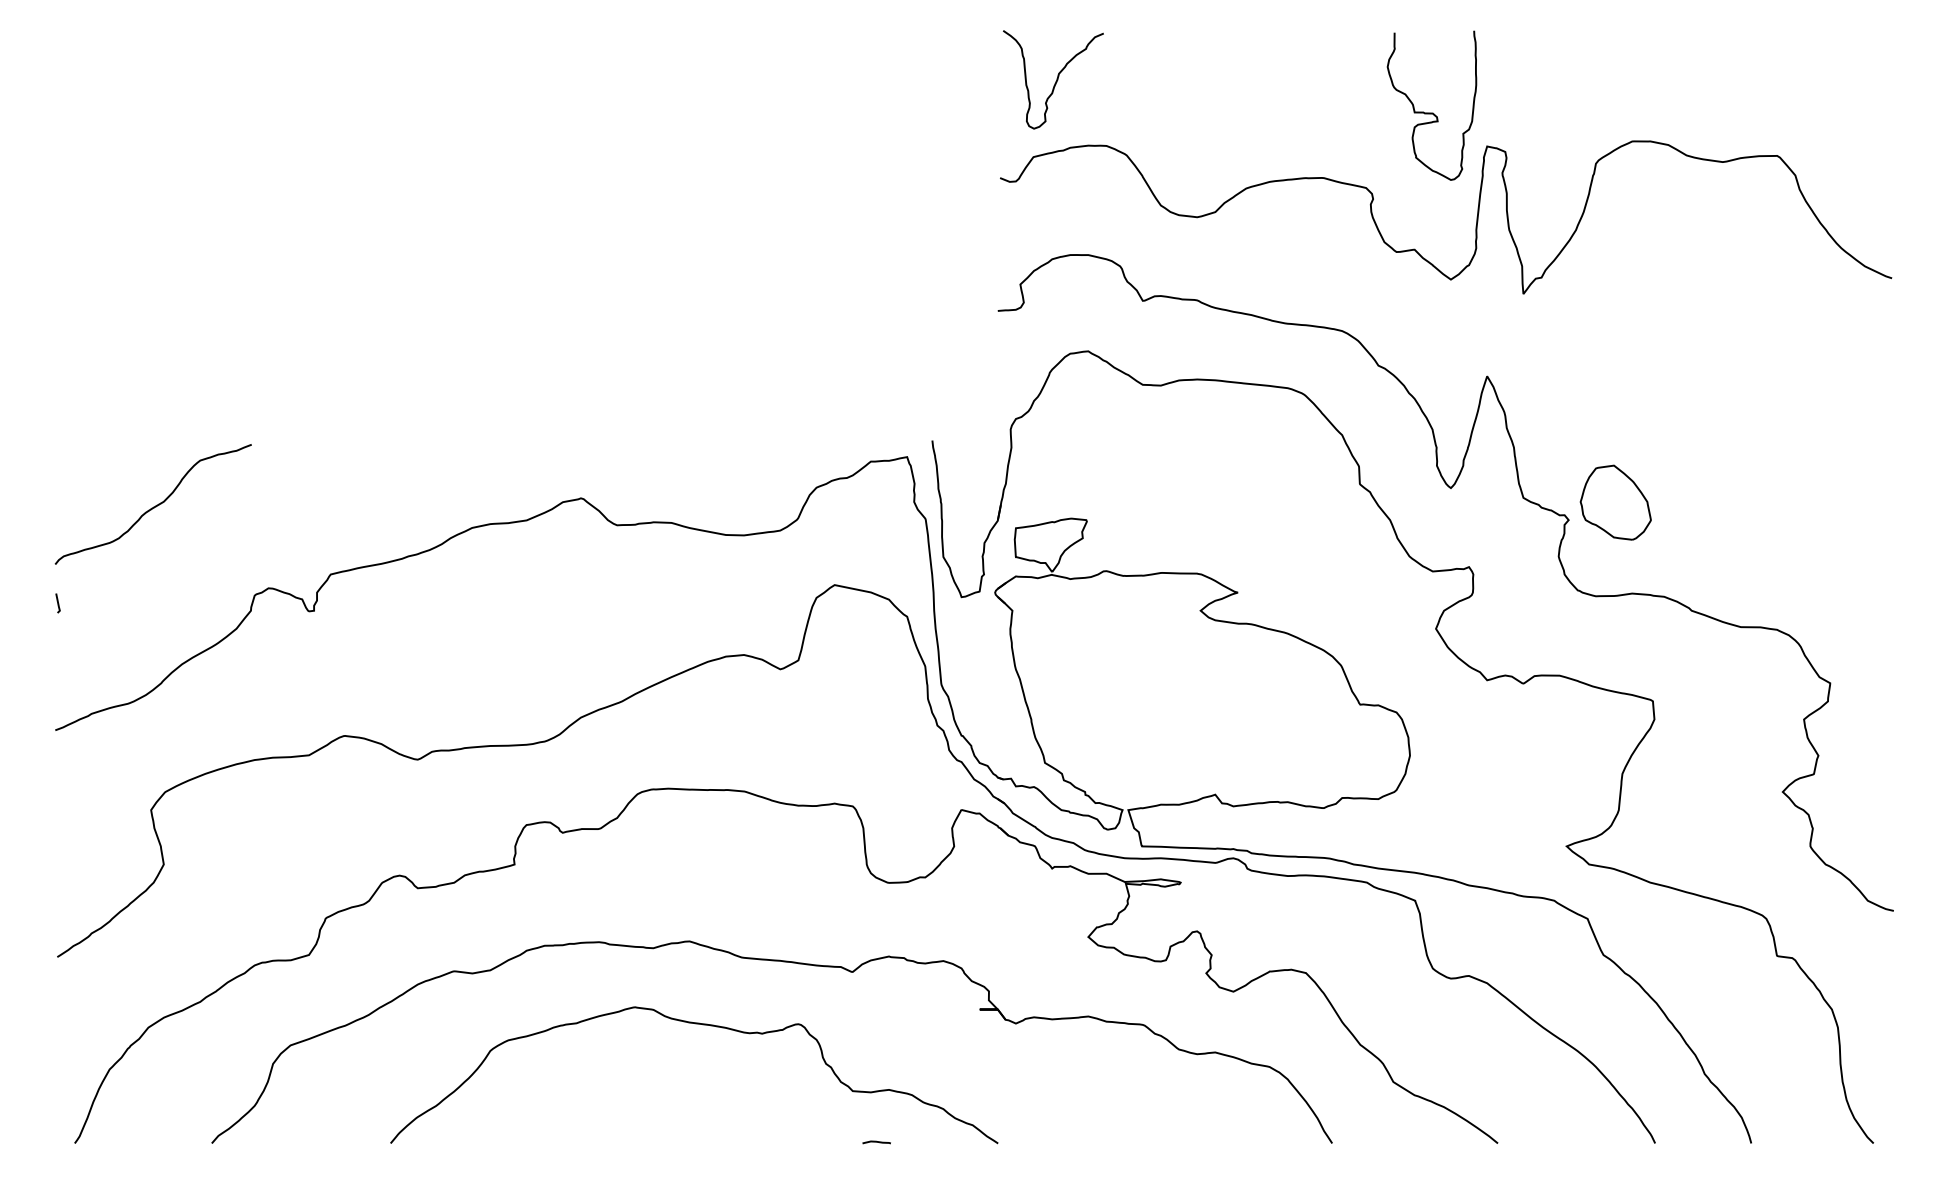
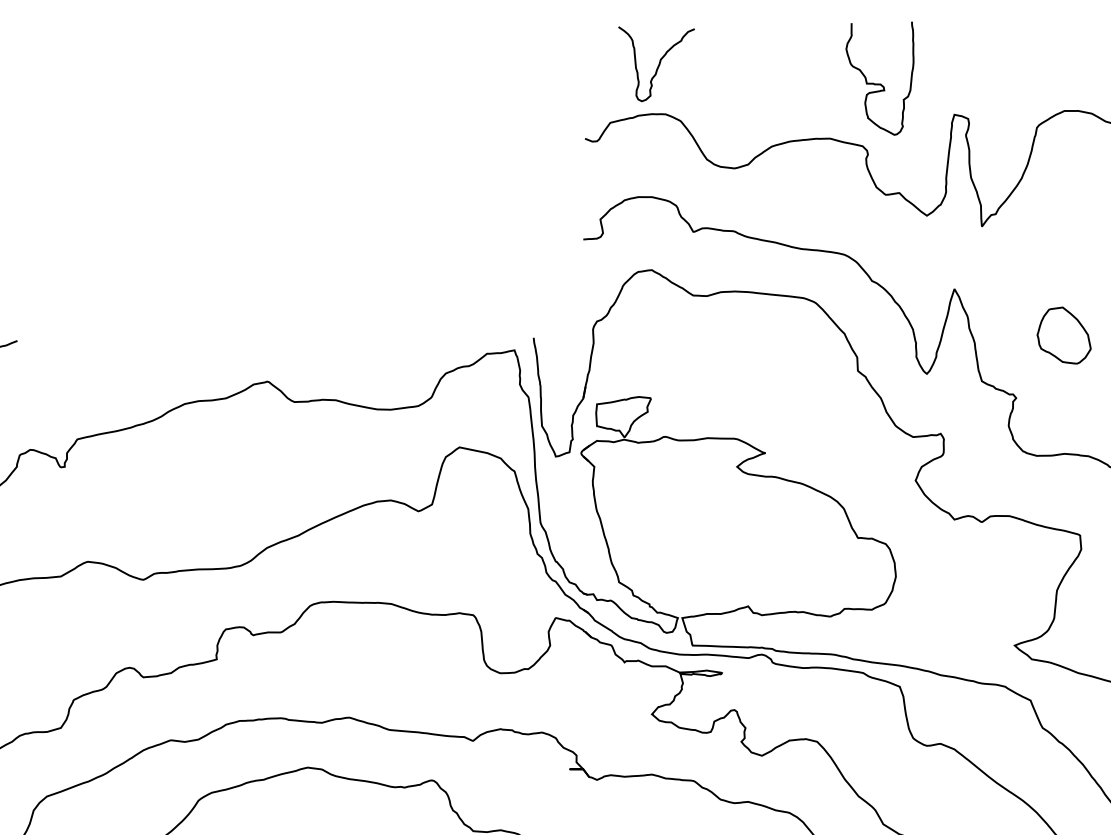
curve: (1055, 81) -> (658, 65), moved
curve: (1431, 112) -> (879, 83), moved
part: (1615, 502) -> (1063, 335), moved

